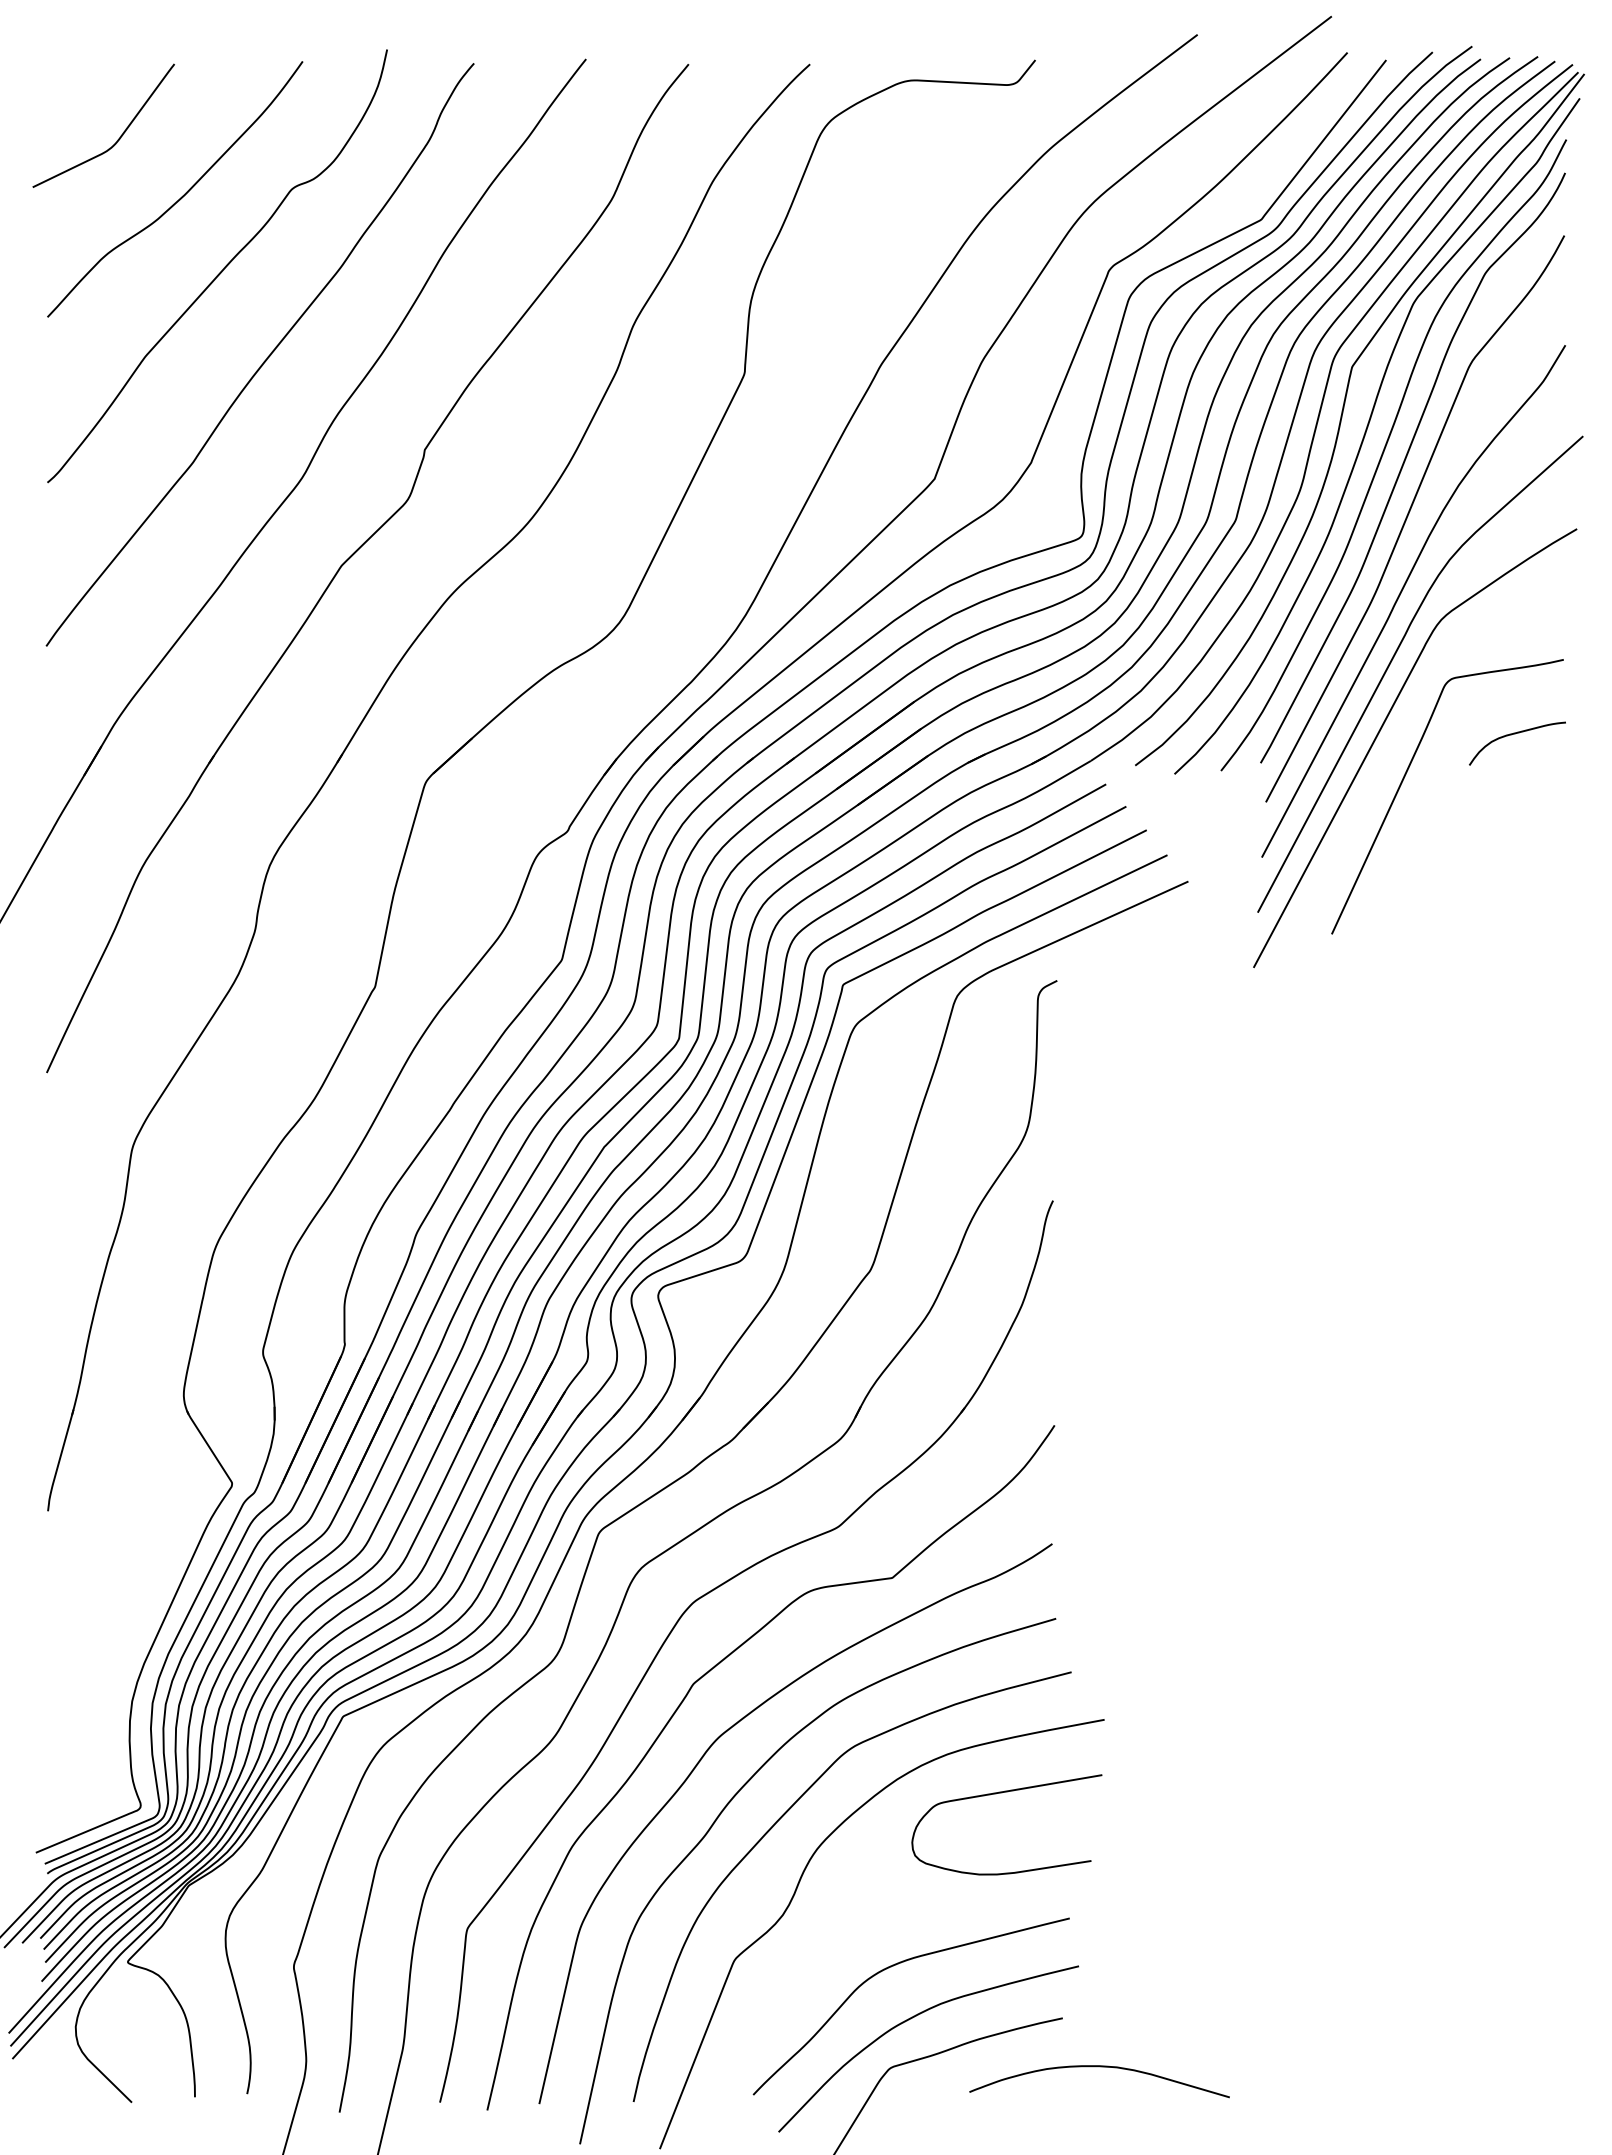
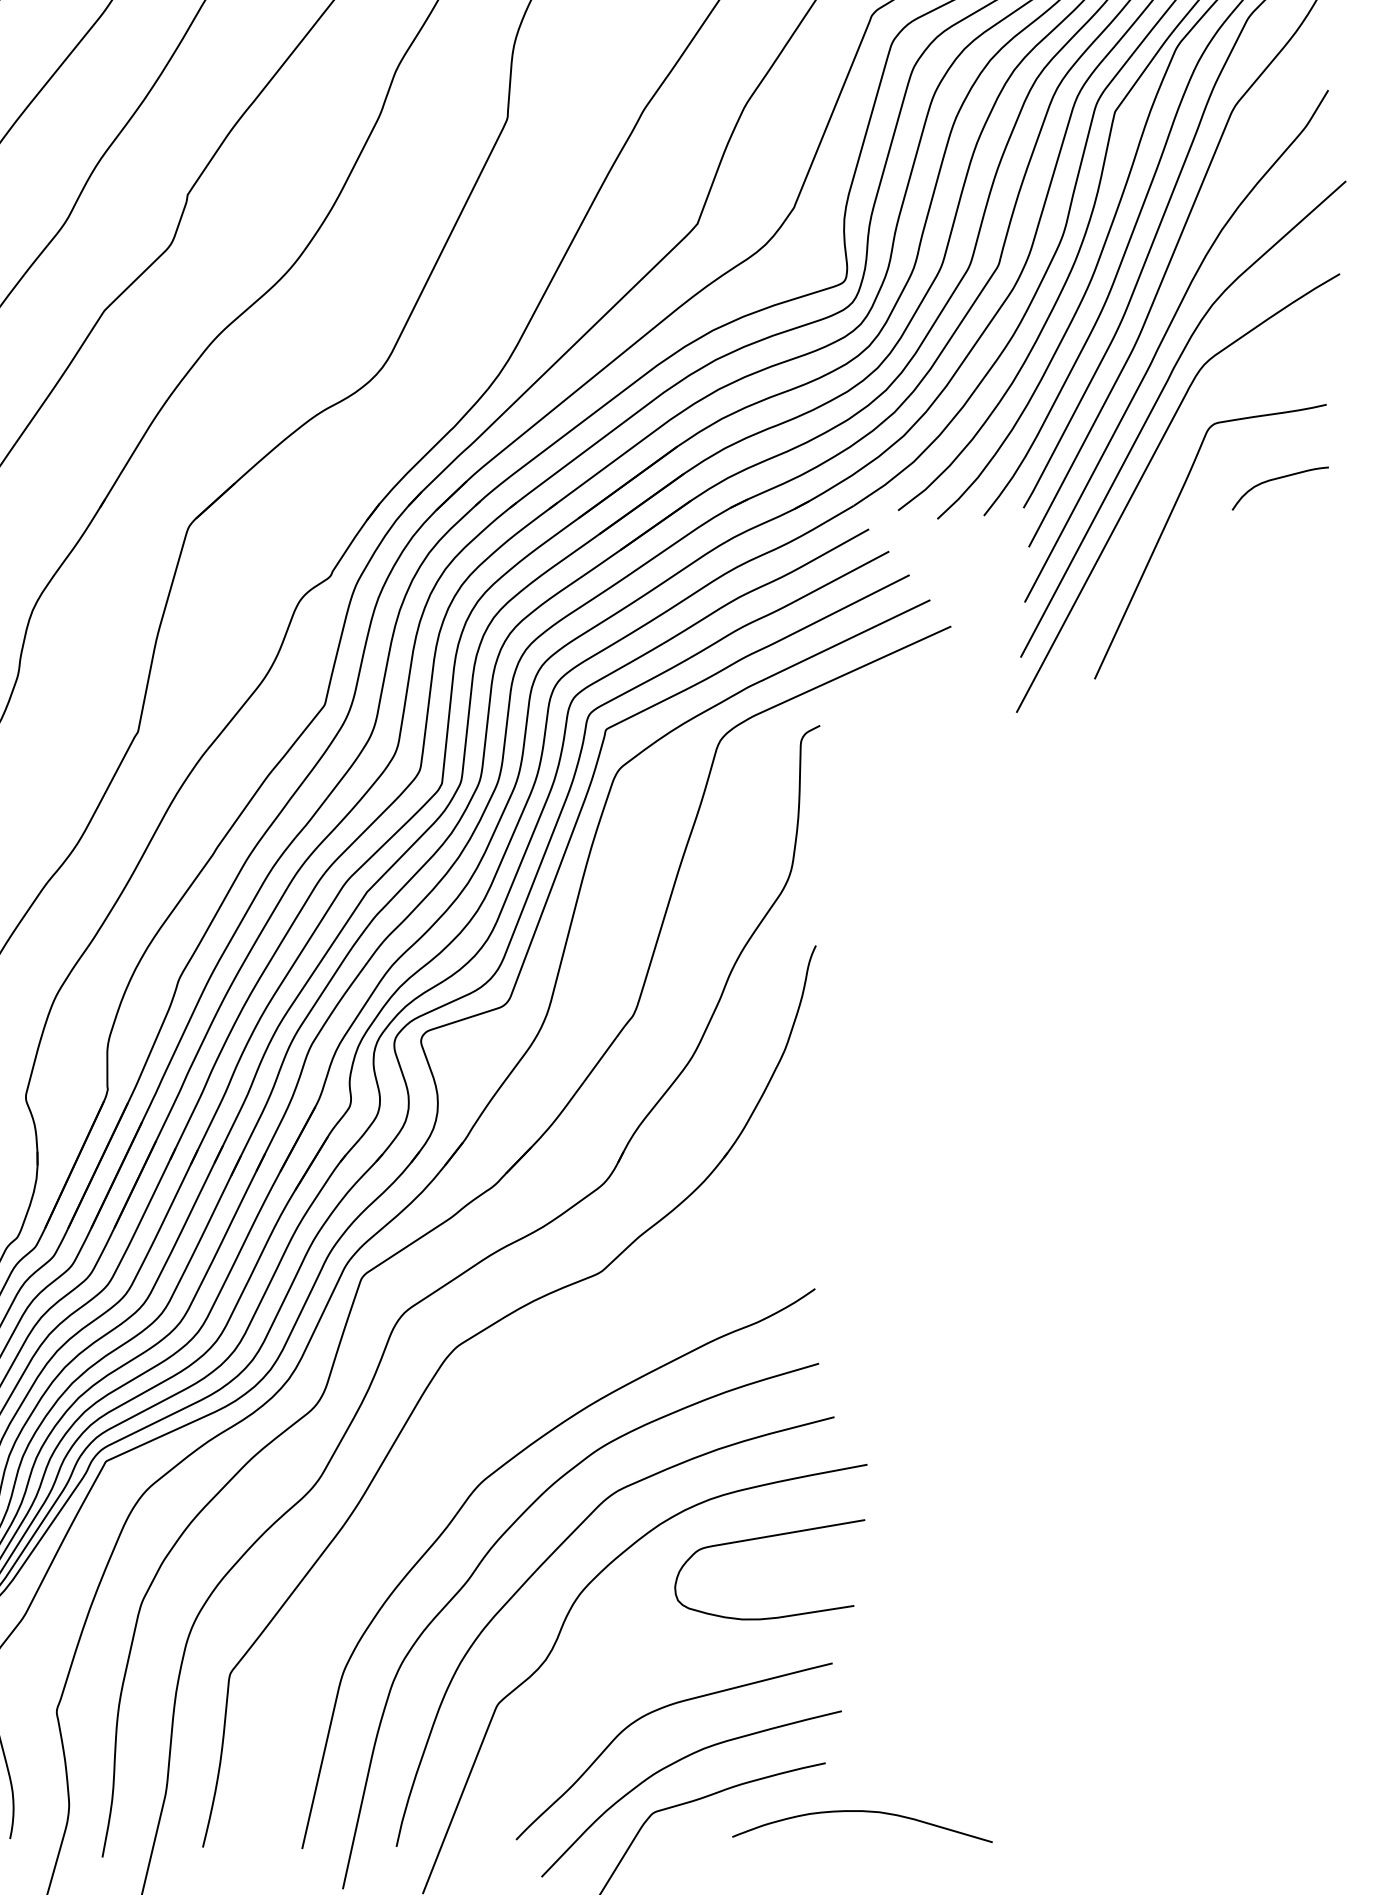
curve: (680, 1706) -> (443, 1451), removed

